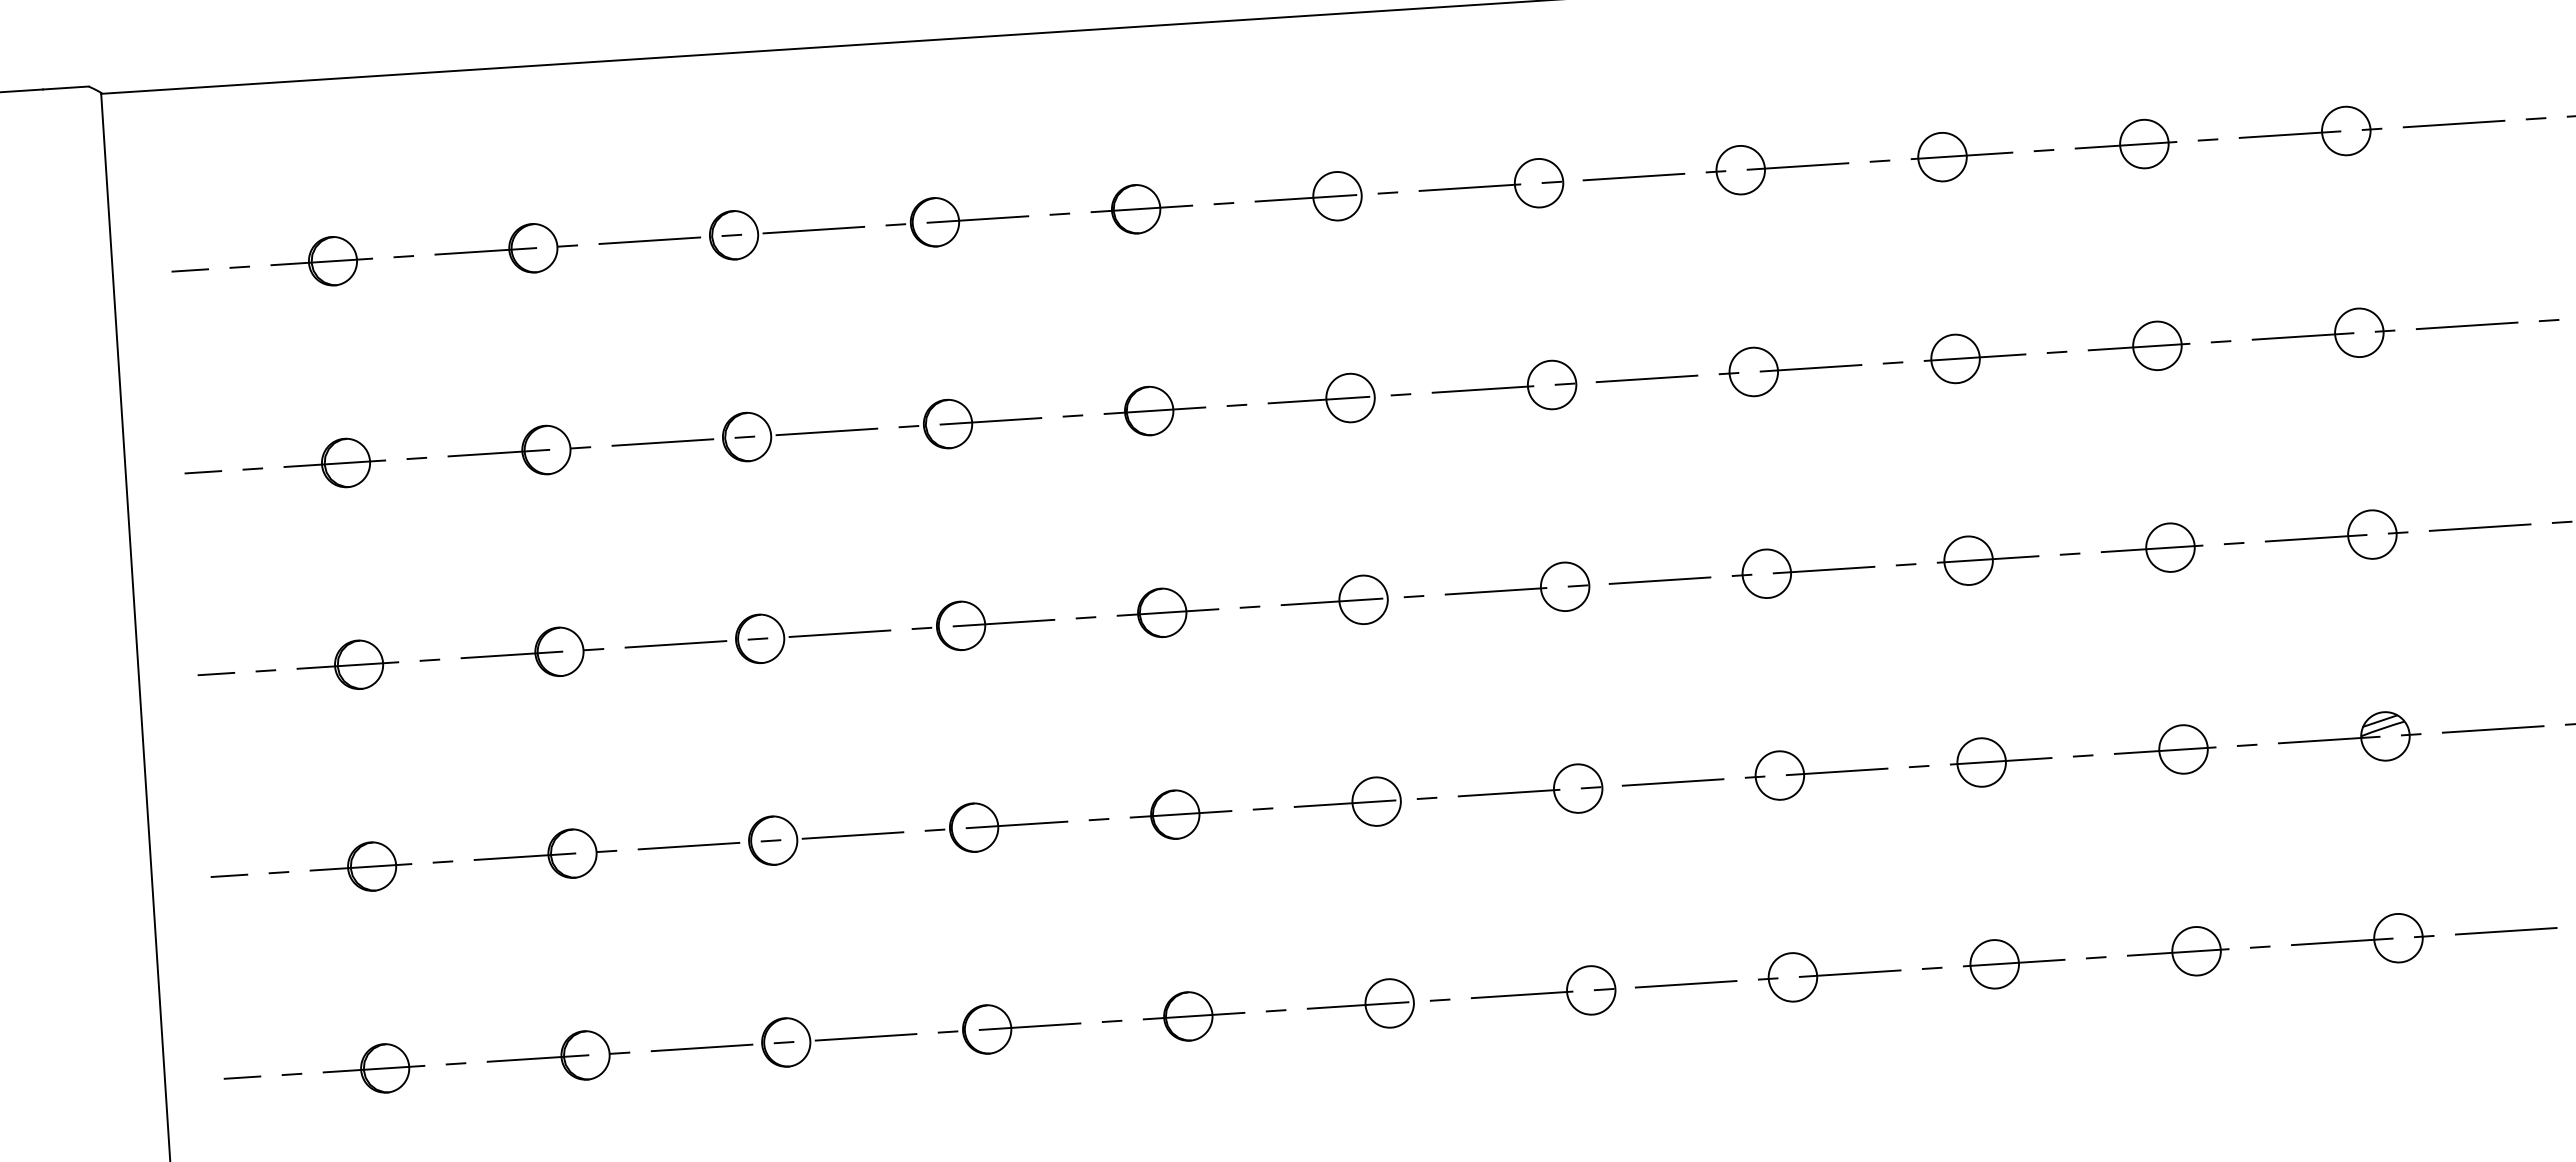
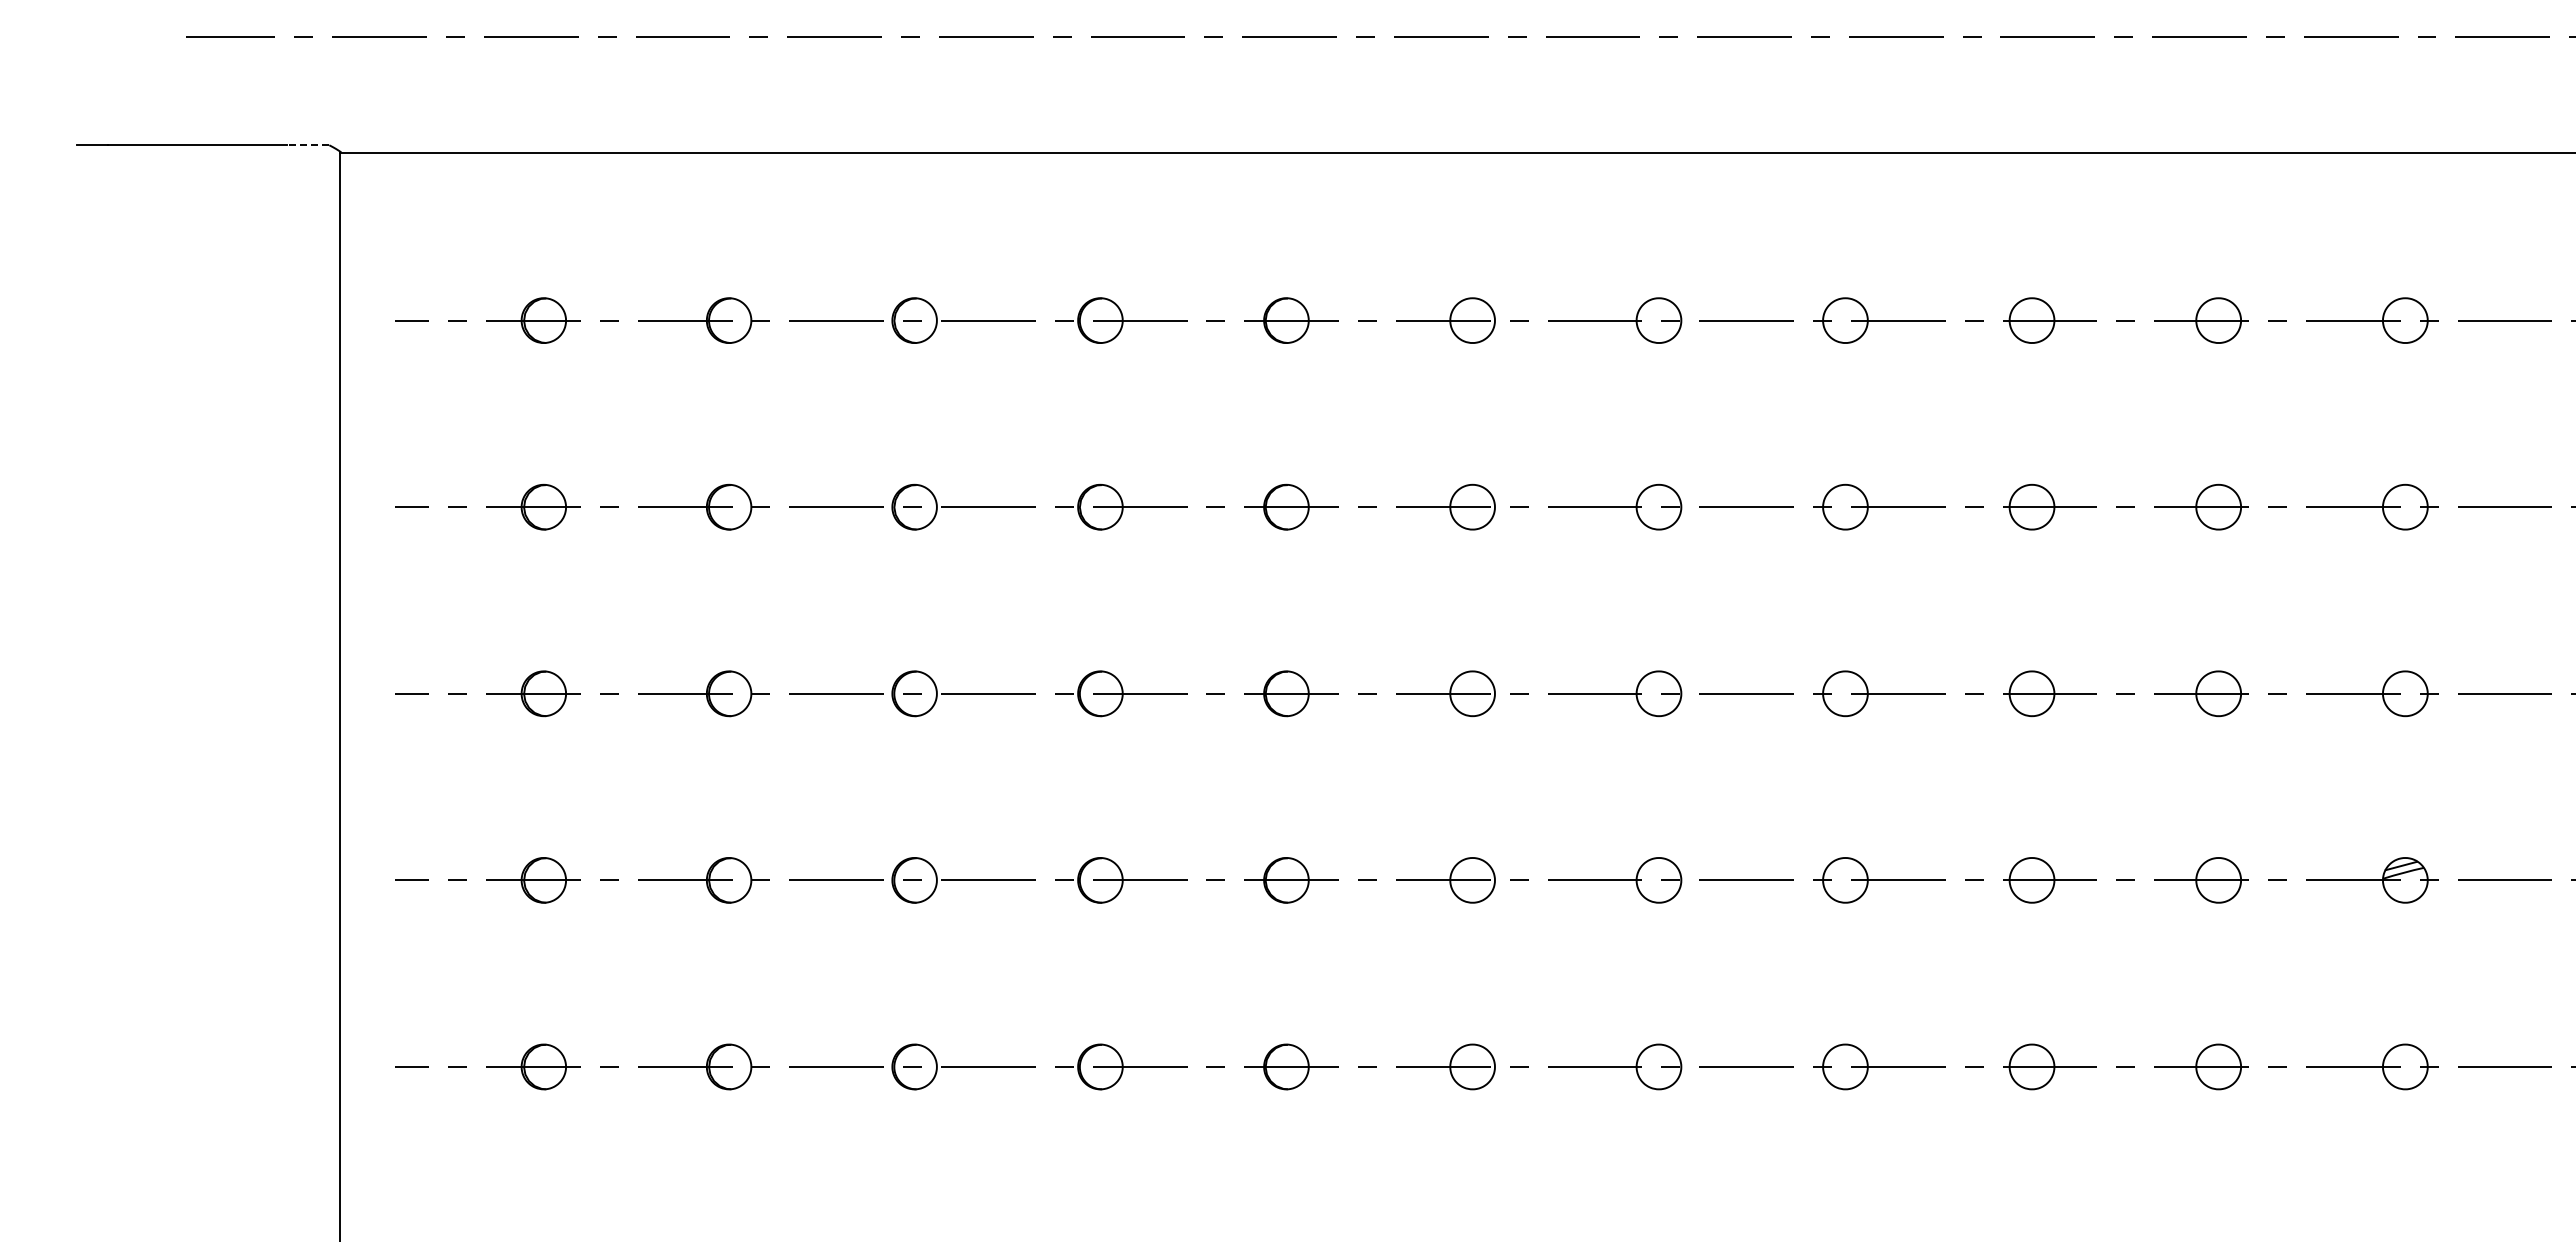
line: (65, 88) -> (307, 145), solid -> dashed

